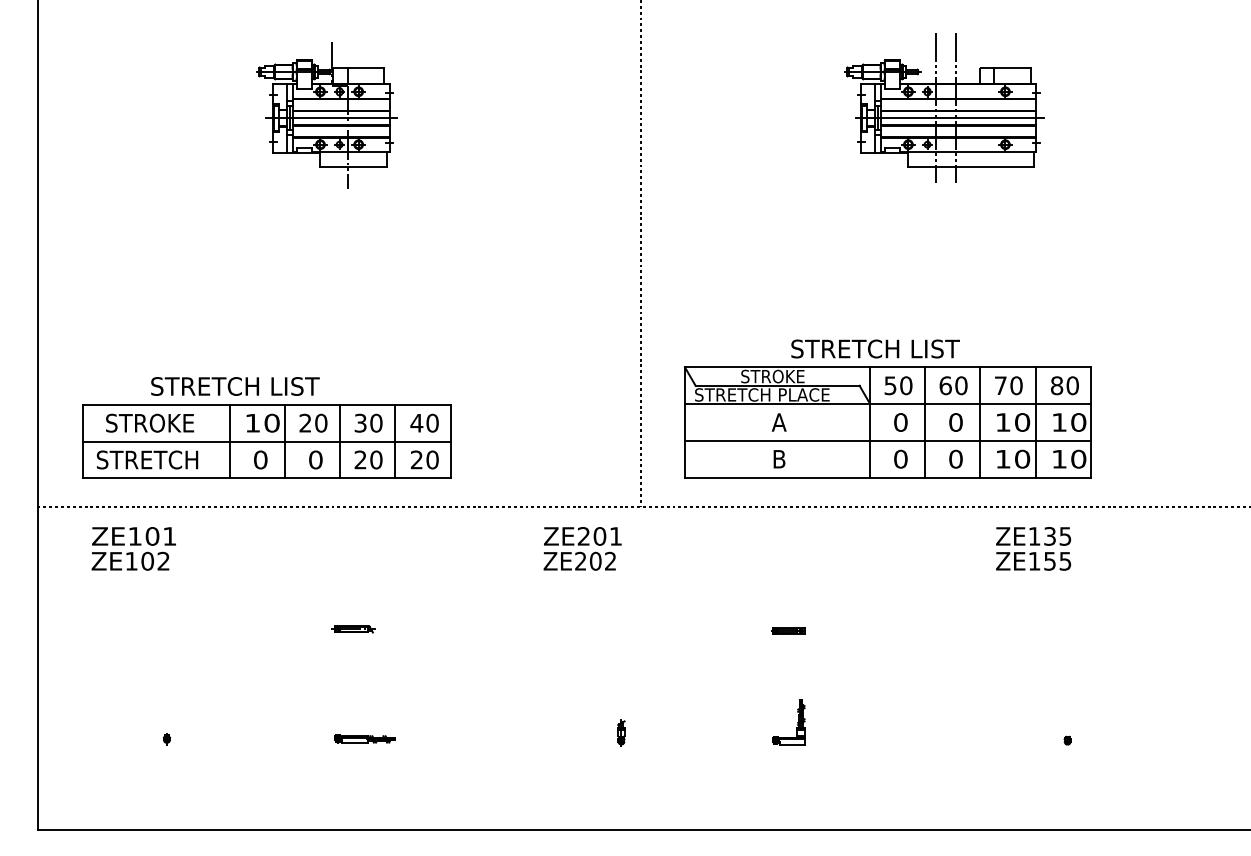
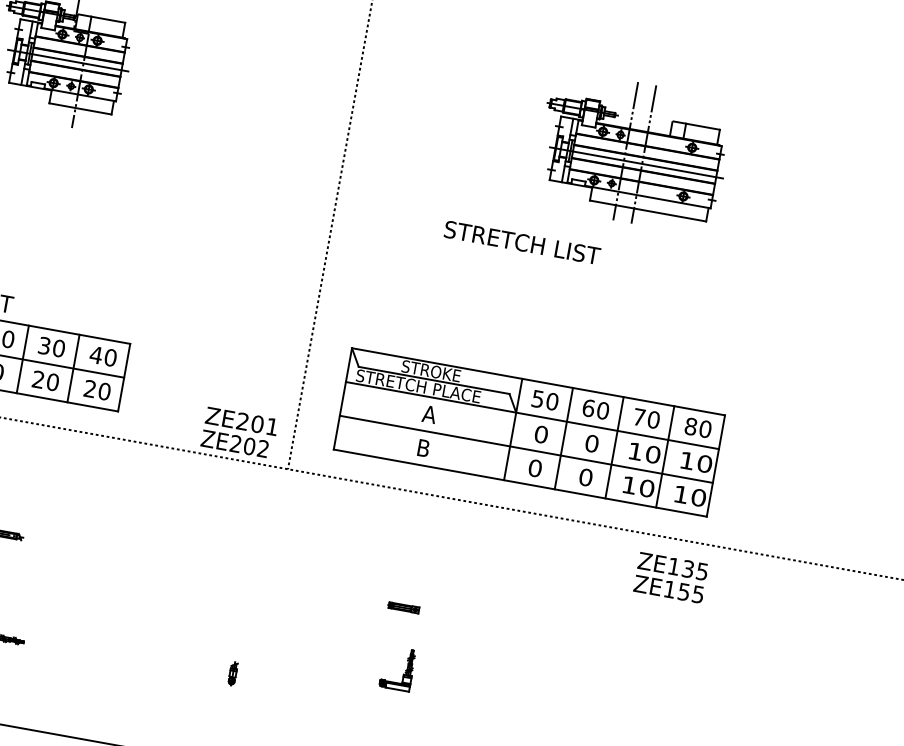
text: (875, 348) -> (522, 242), moved
text: (582, 548) -> (239, 432), moved
text: (1033, 548) -> (670, 577), moved
part: (797, 722) -> (405, 670), moved

